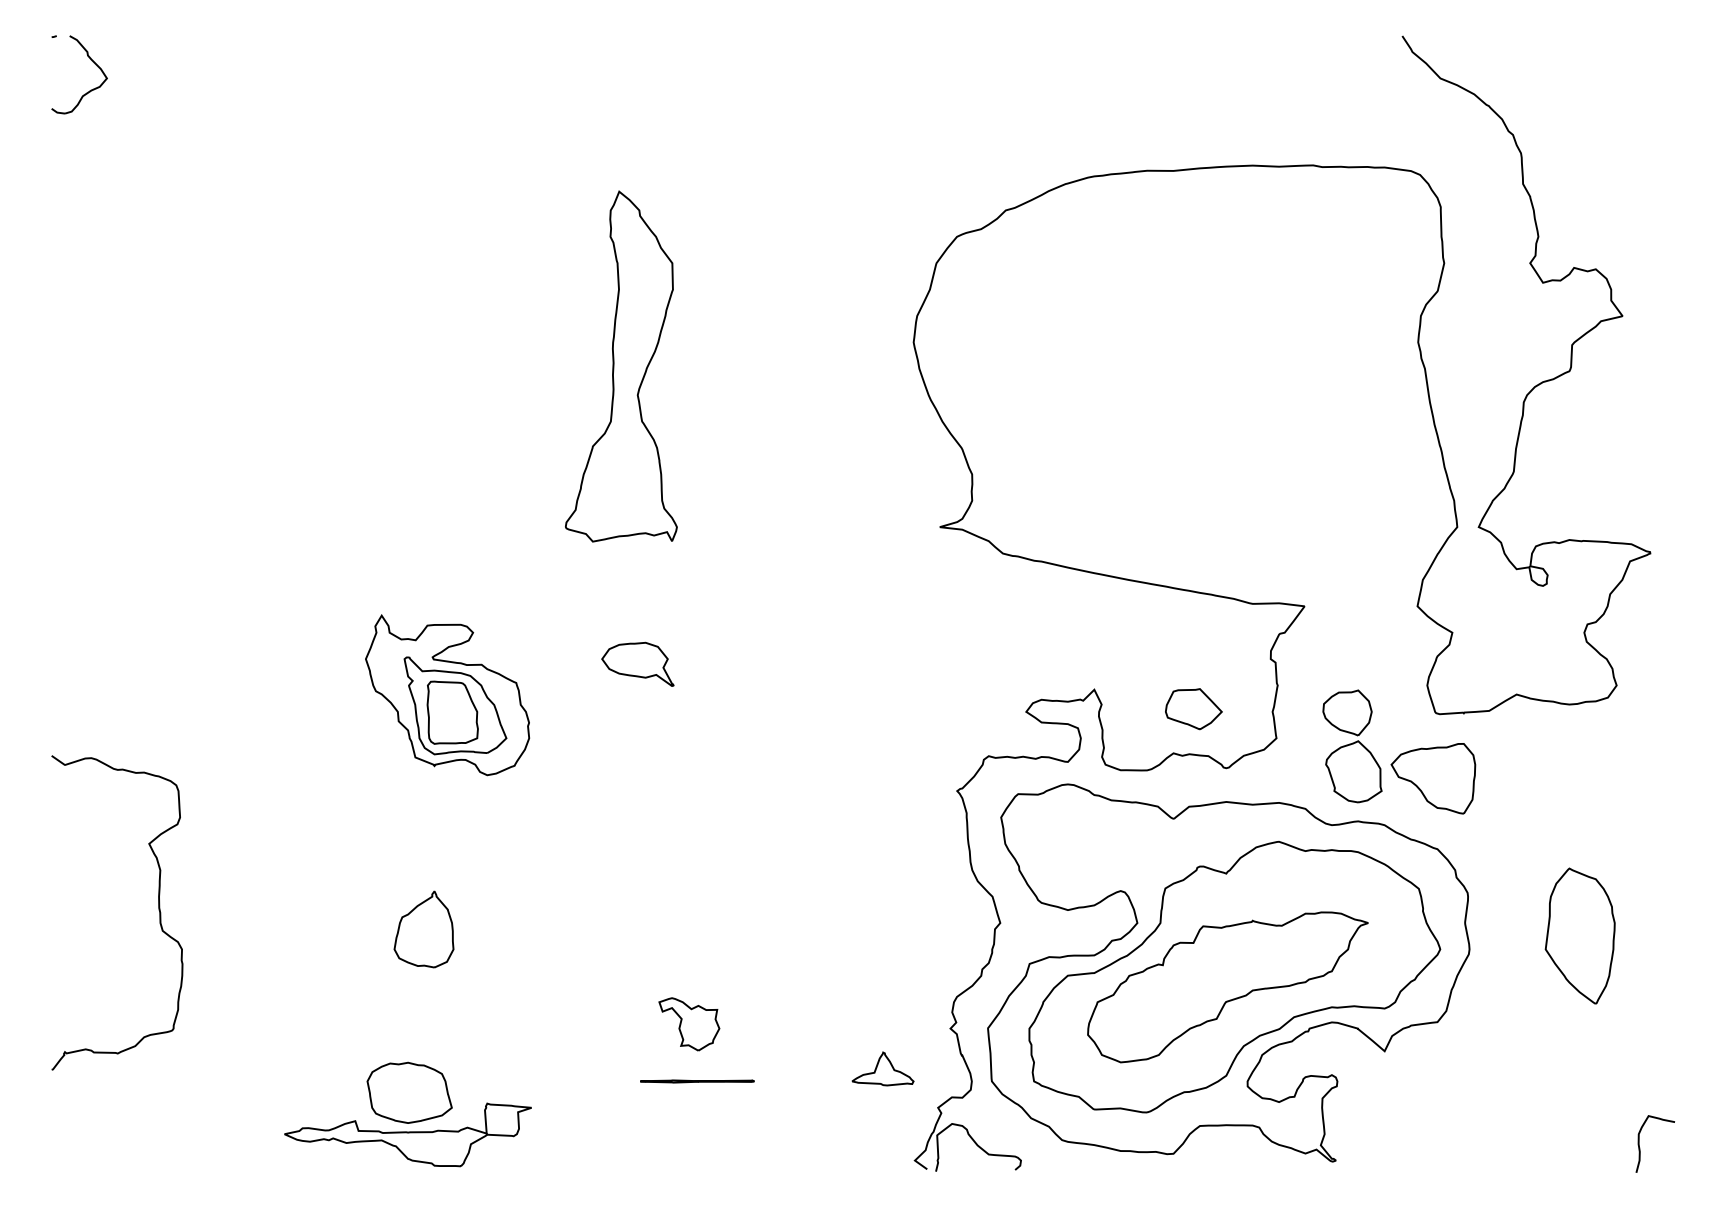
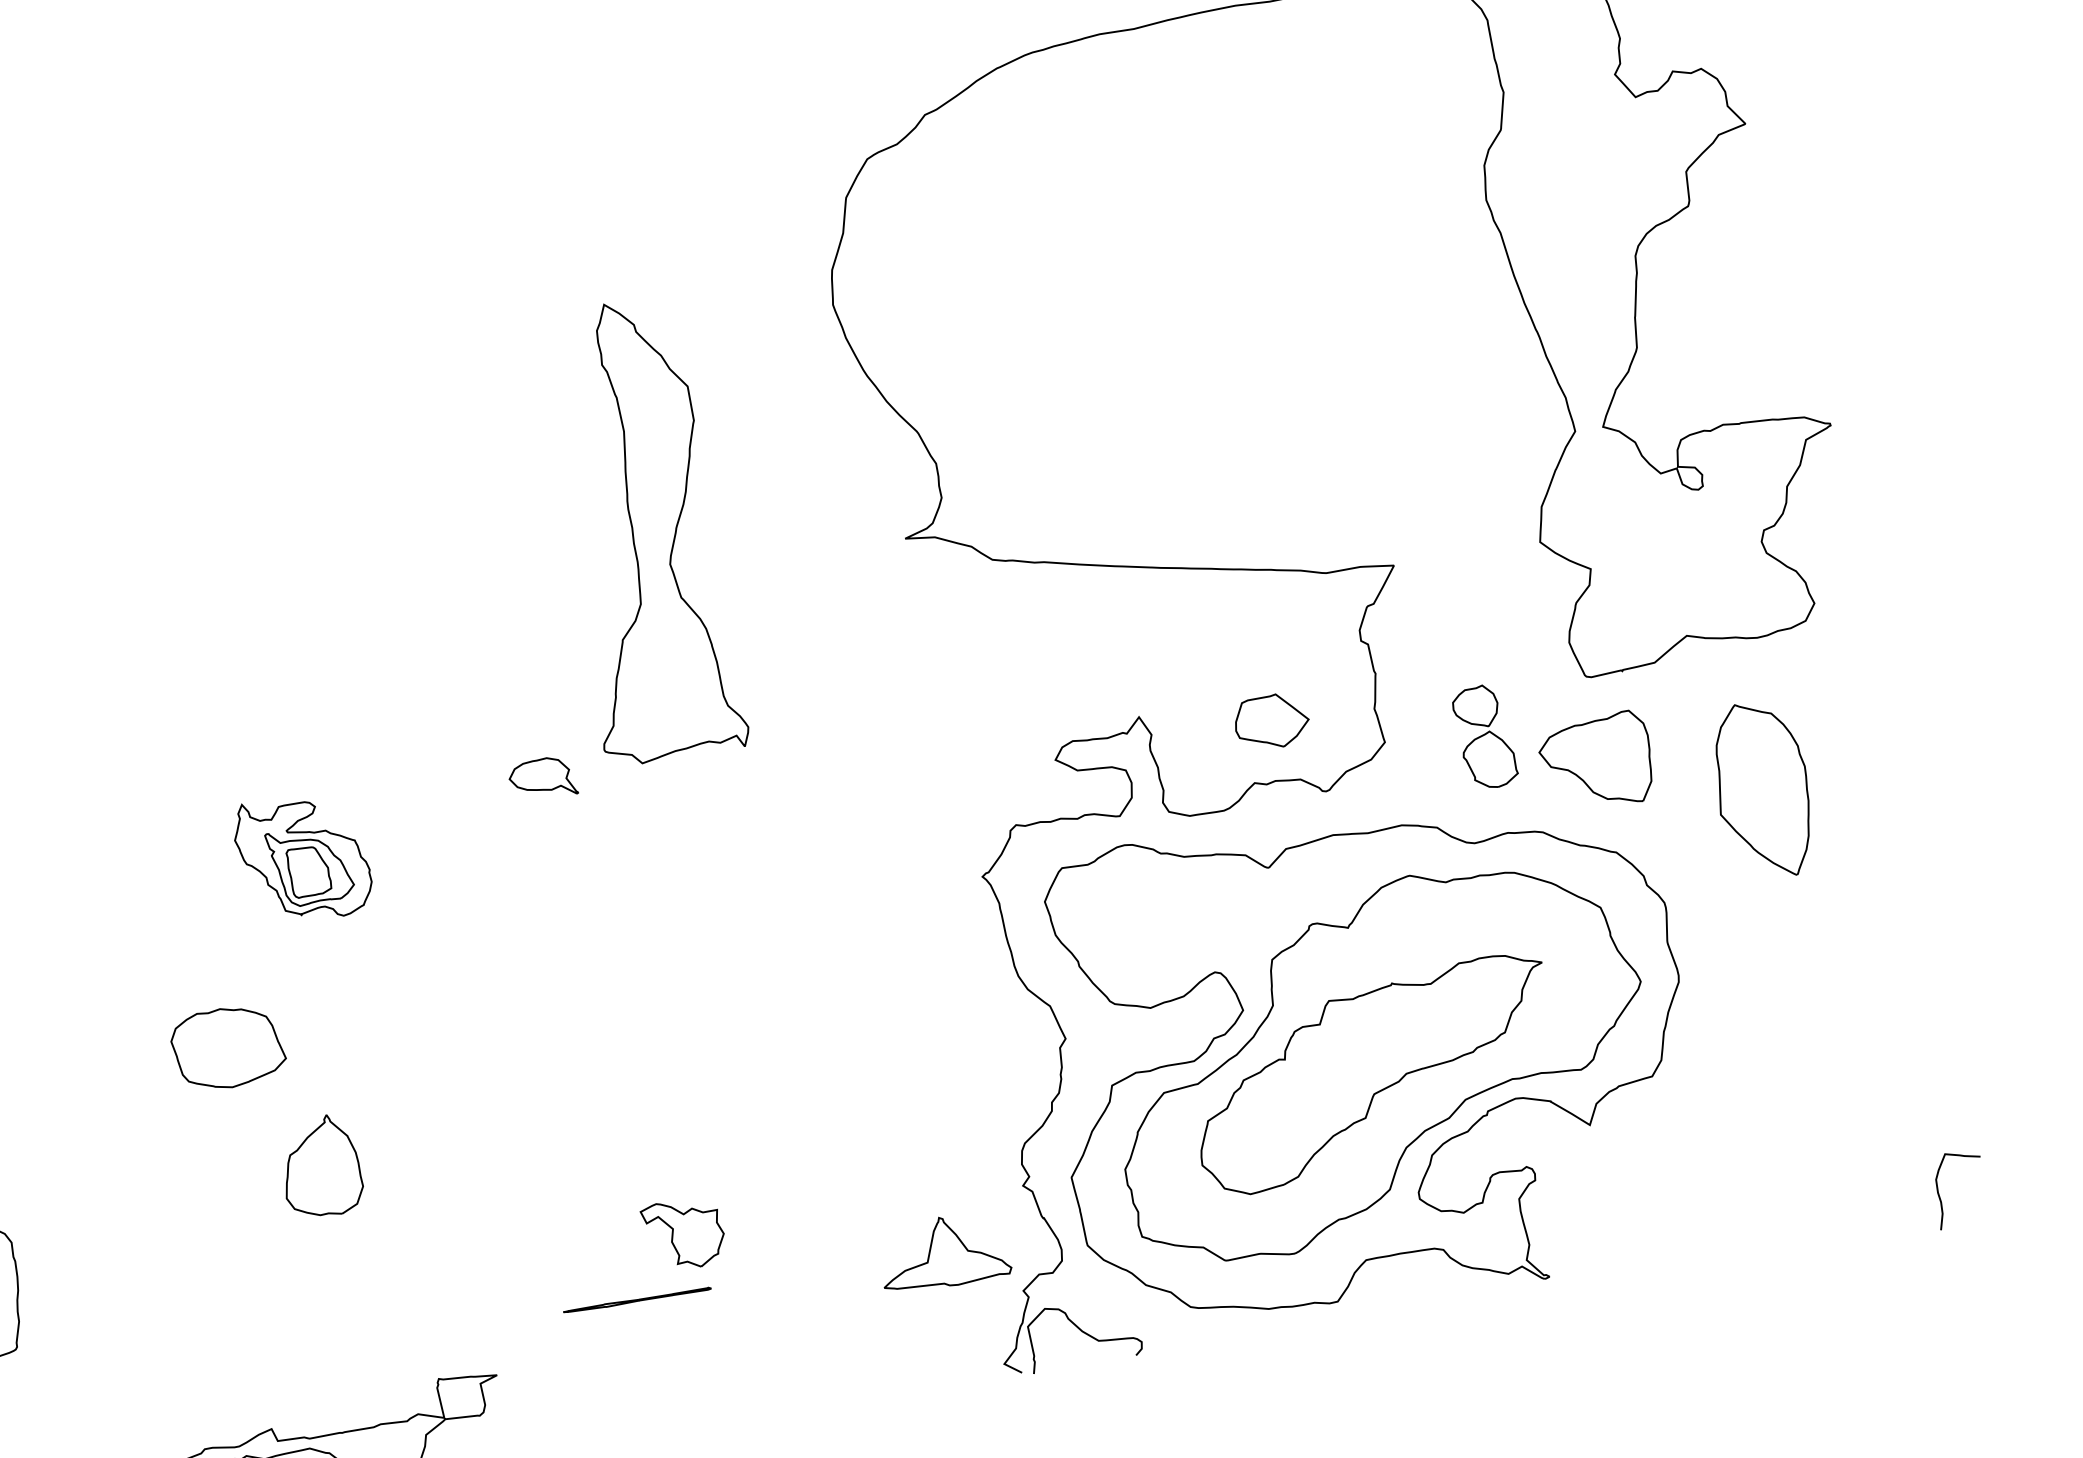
part: (621, 366) -> (643, 530), moved
part: (637, 663) -> (542, 777), size x0.7
part: (447, 695) -> (302, 858), size x0.6
part: (1352, 746) -> (1485, 737), size x0.7
part: (1579, 935) -> (1761, 789), moved
part: (882, 1068) -> (943, 1251), size x1.6
line: (697, 1081) -> (637, 1300), moved
part: (409, 1092) -> (227, 1047), moved

